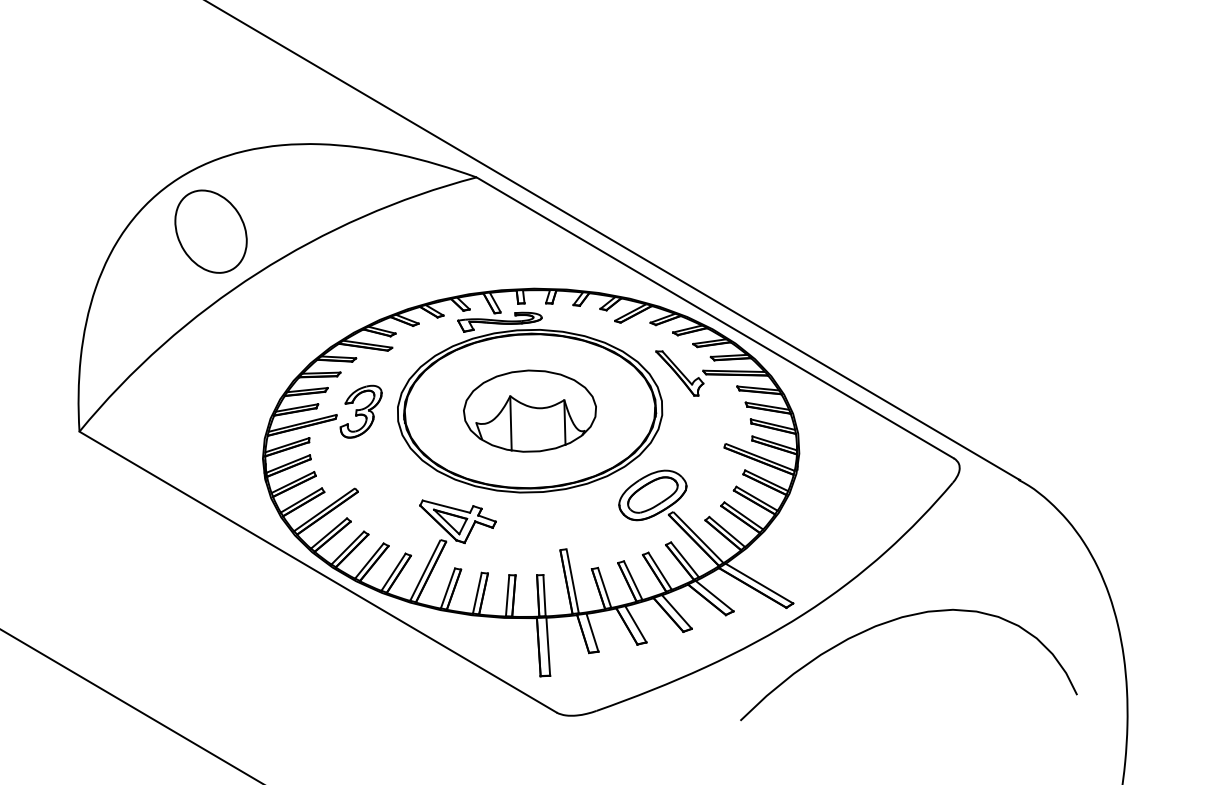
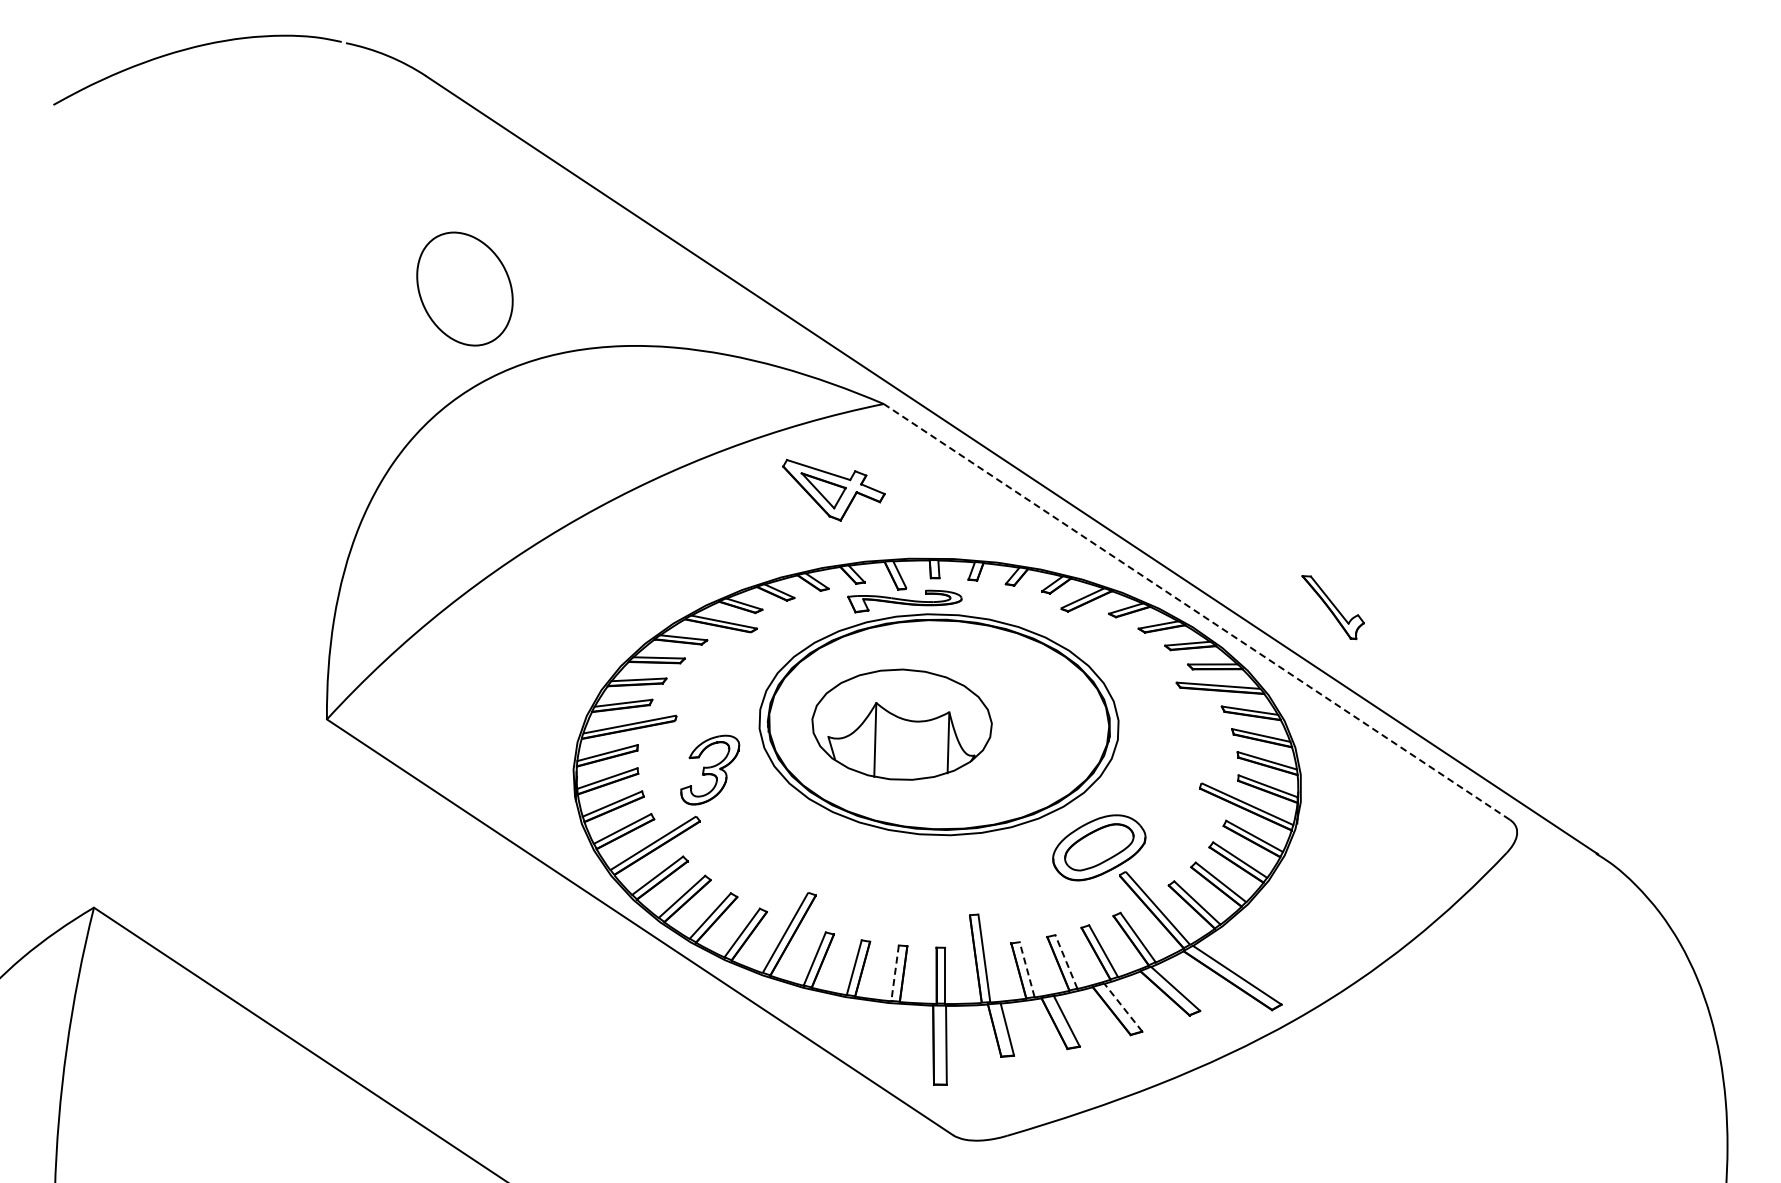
part: (210, 231) -> (464, 288), moved
line: (714, 317) -> (1196, 611), solid -> dashed
part: (679, 373) -> (1332, 607), moved
part: (361, 411) -> (710, 769), moved
part: (529, 411) -> (901, 724), moved
part: (458, 520) -> (833, 489), moved
line: (633, 580) -> (1066, 961), solid -> dashed
line: (604, 587) -> (1027, 969), solid -> dashed
line: (507, 595) -> (895, 973), solid -> dashed
line: (677, 611) -> (1123, 1007), solid -> dashed
curve: (892, 621) -> (1414, 1036), removed

